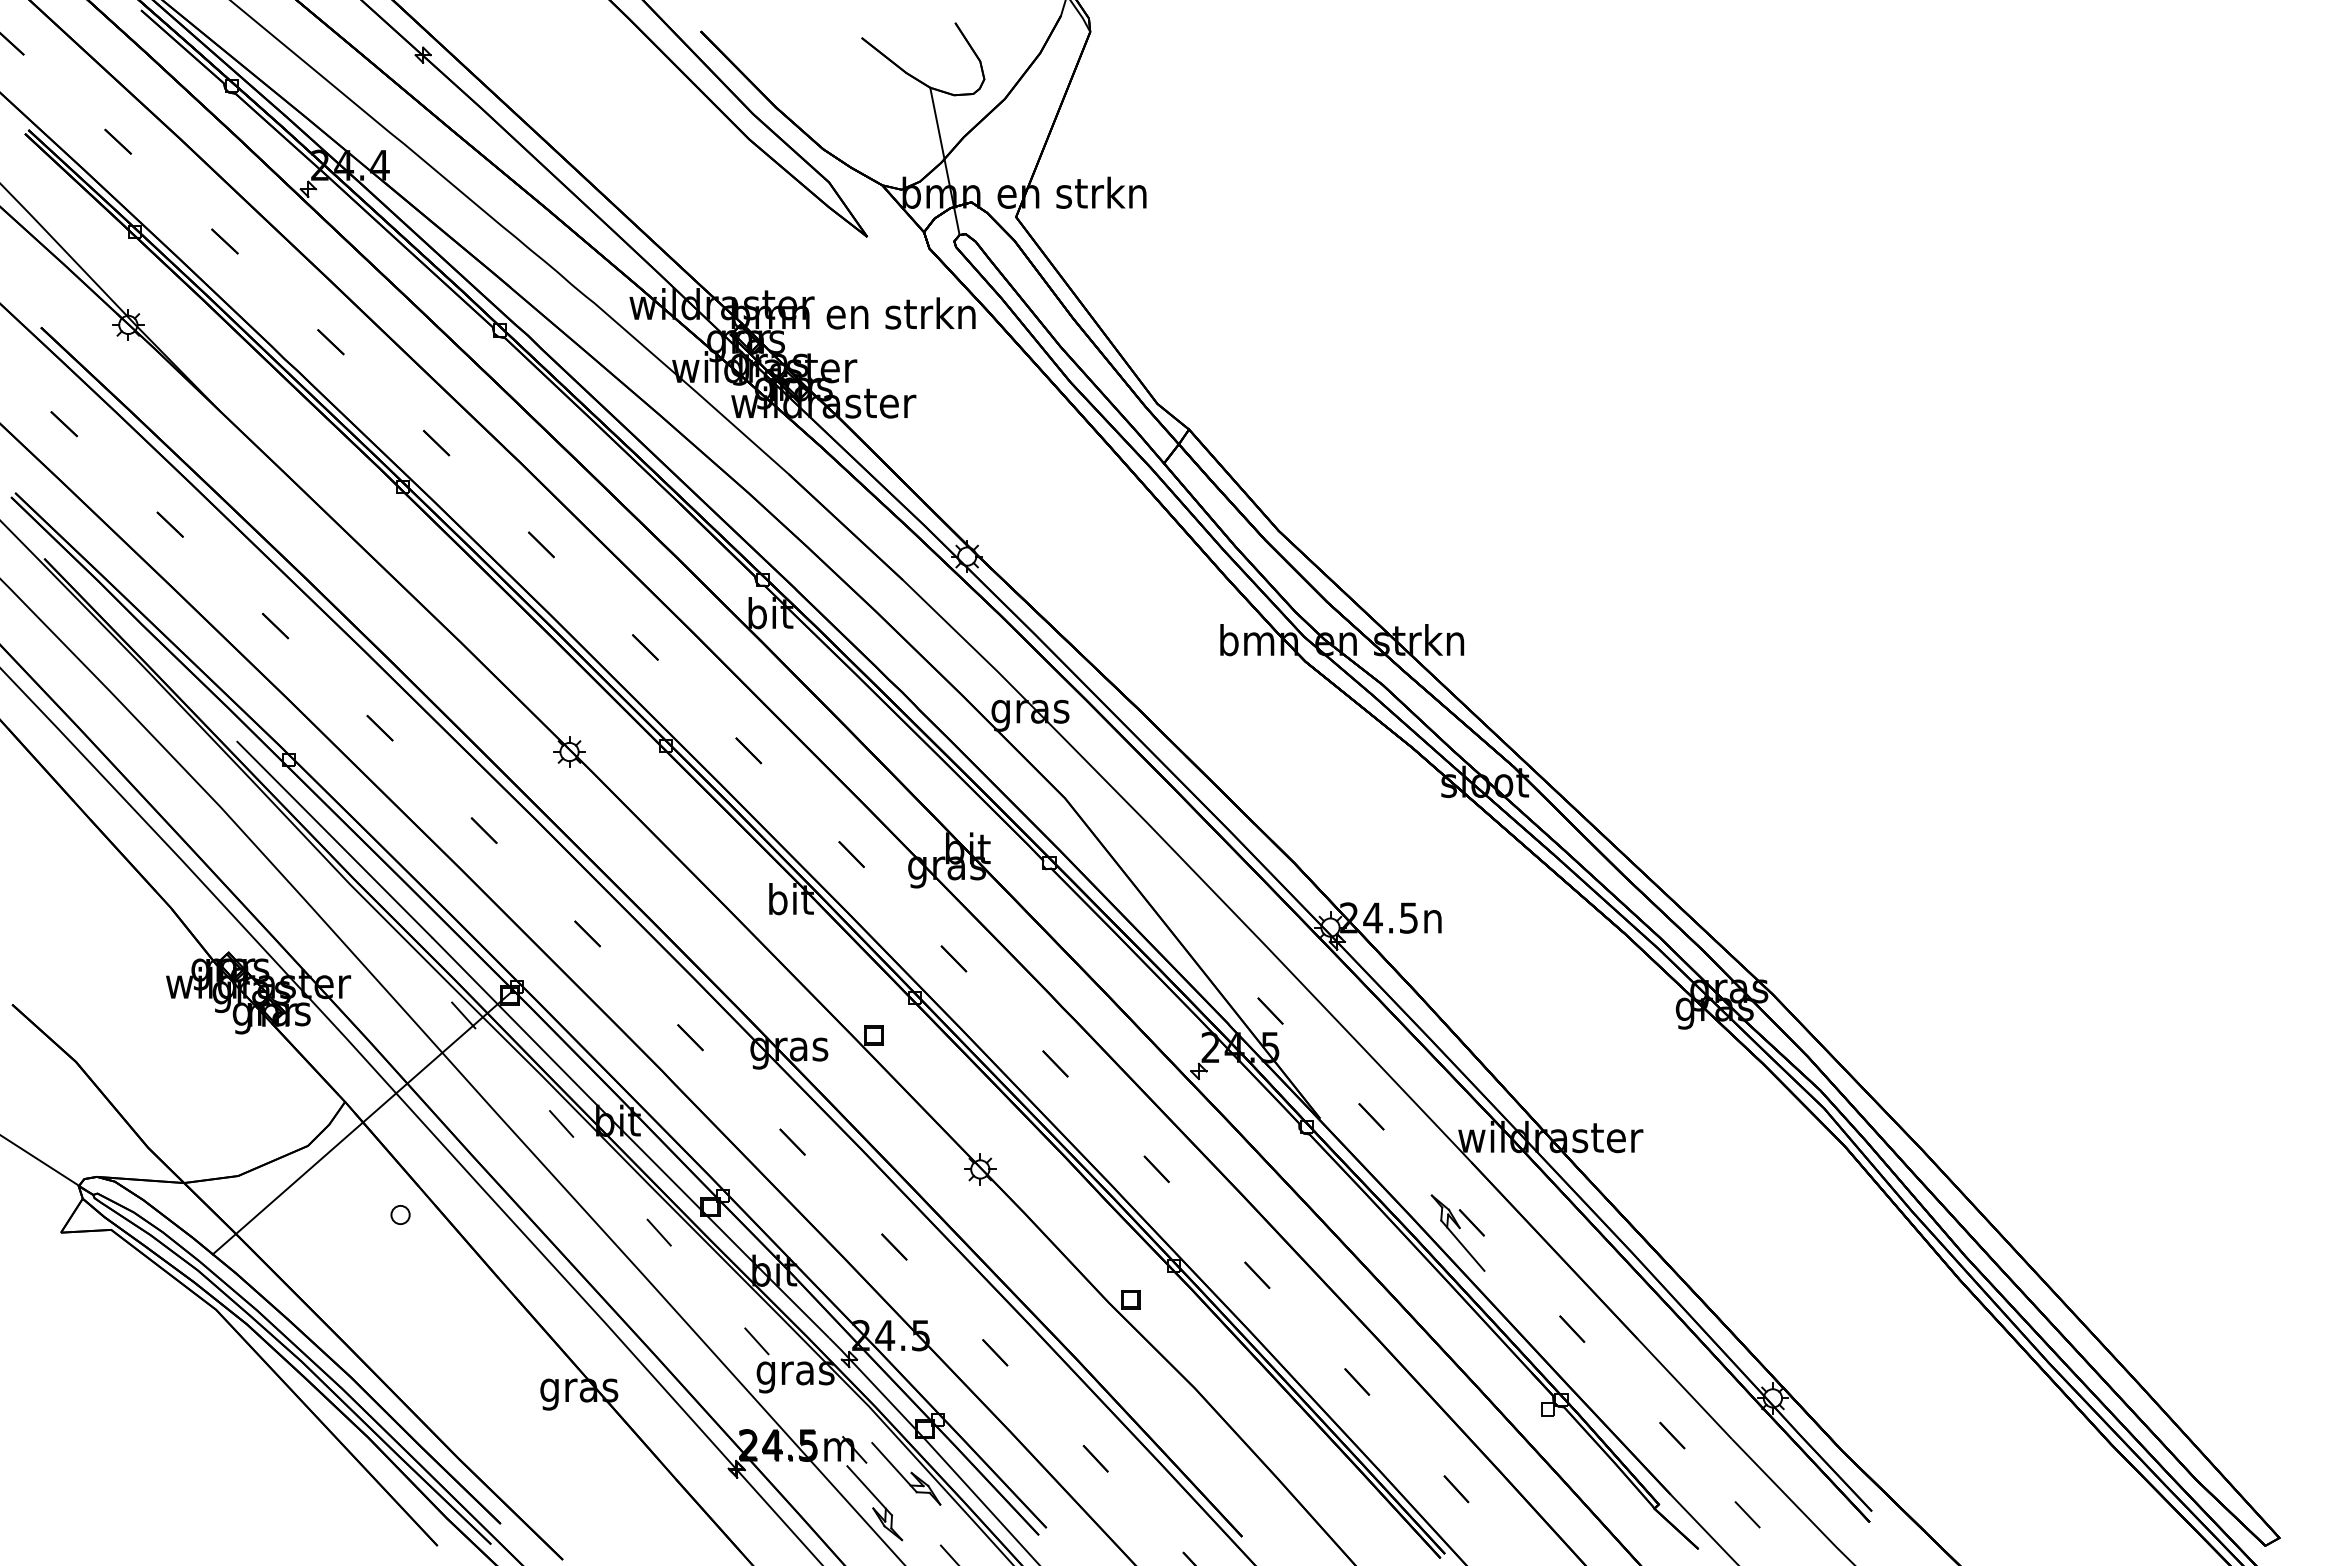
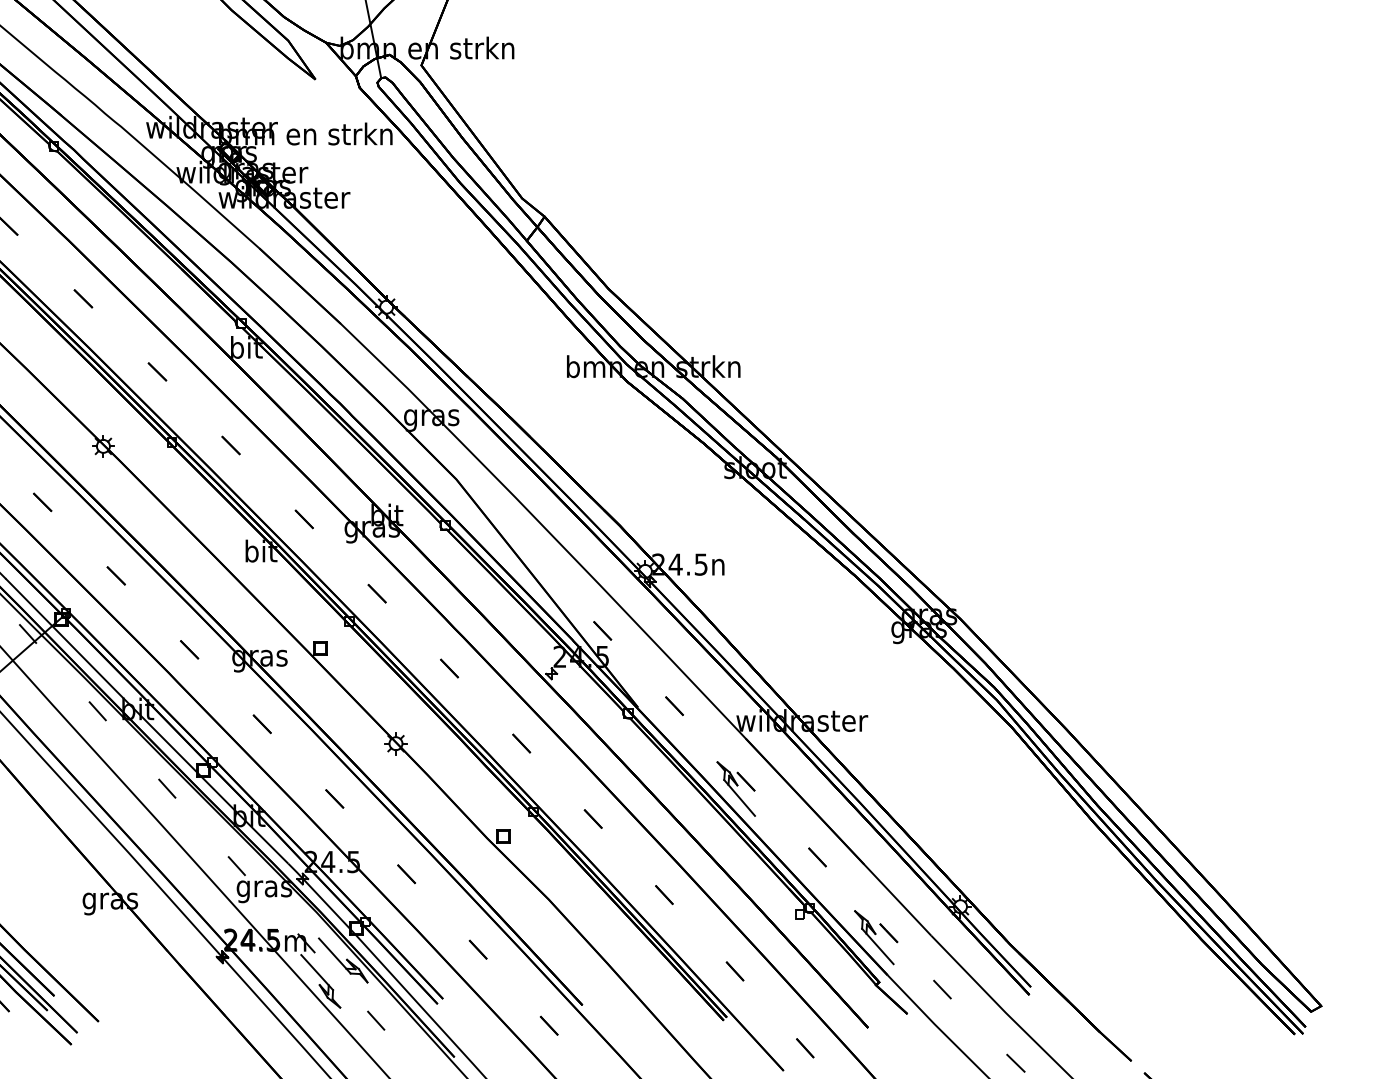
part: (1651, 1441) -> (873, 937), added

